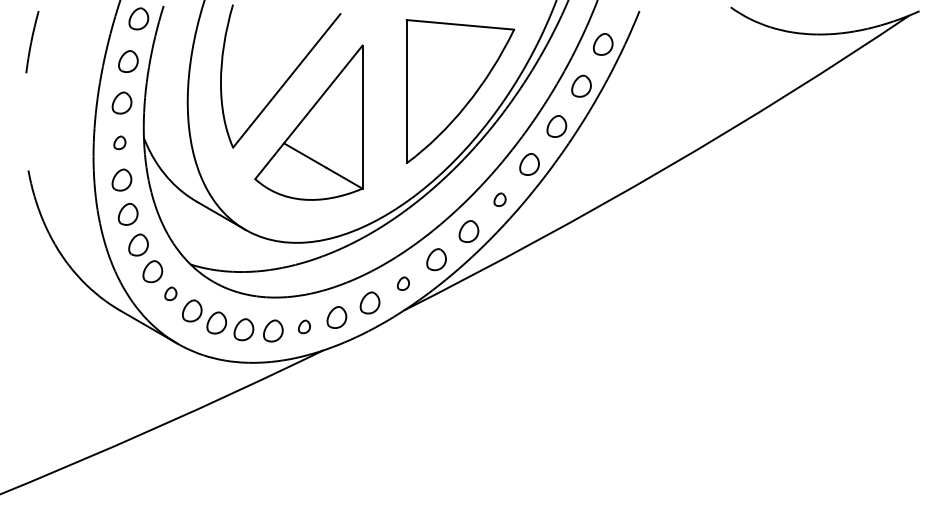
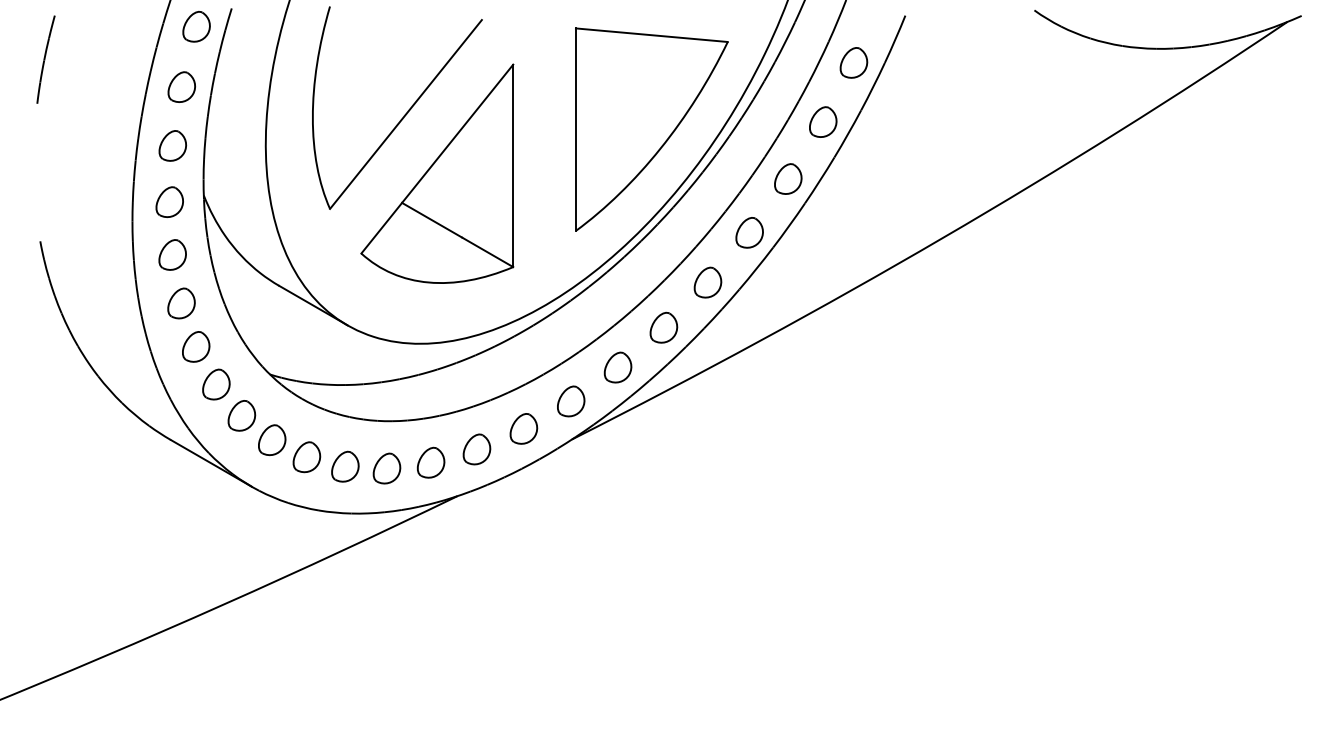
part: (119, 142) -> (169, 201), size x1.67
part: (499, 199) -> (707, 282), size x1.67
part: (403, 283) -> (571, 401), size x1.67
part: (170, 293) -> (241, 415), size x1.67
part: (304, 326) -> (431, 462), size x1.67

